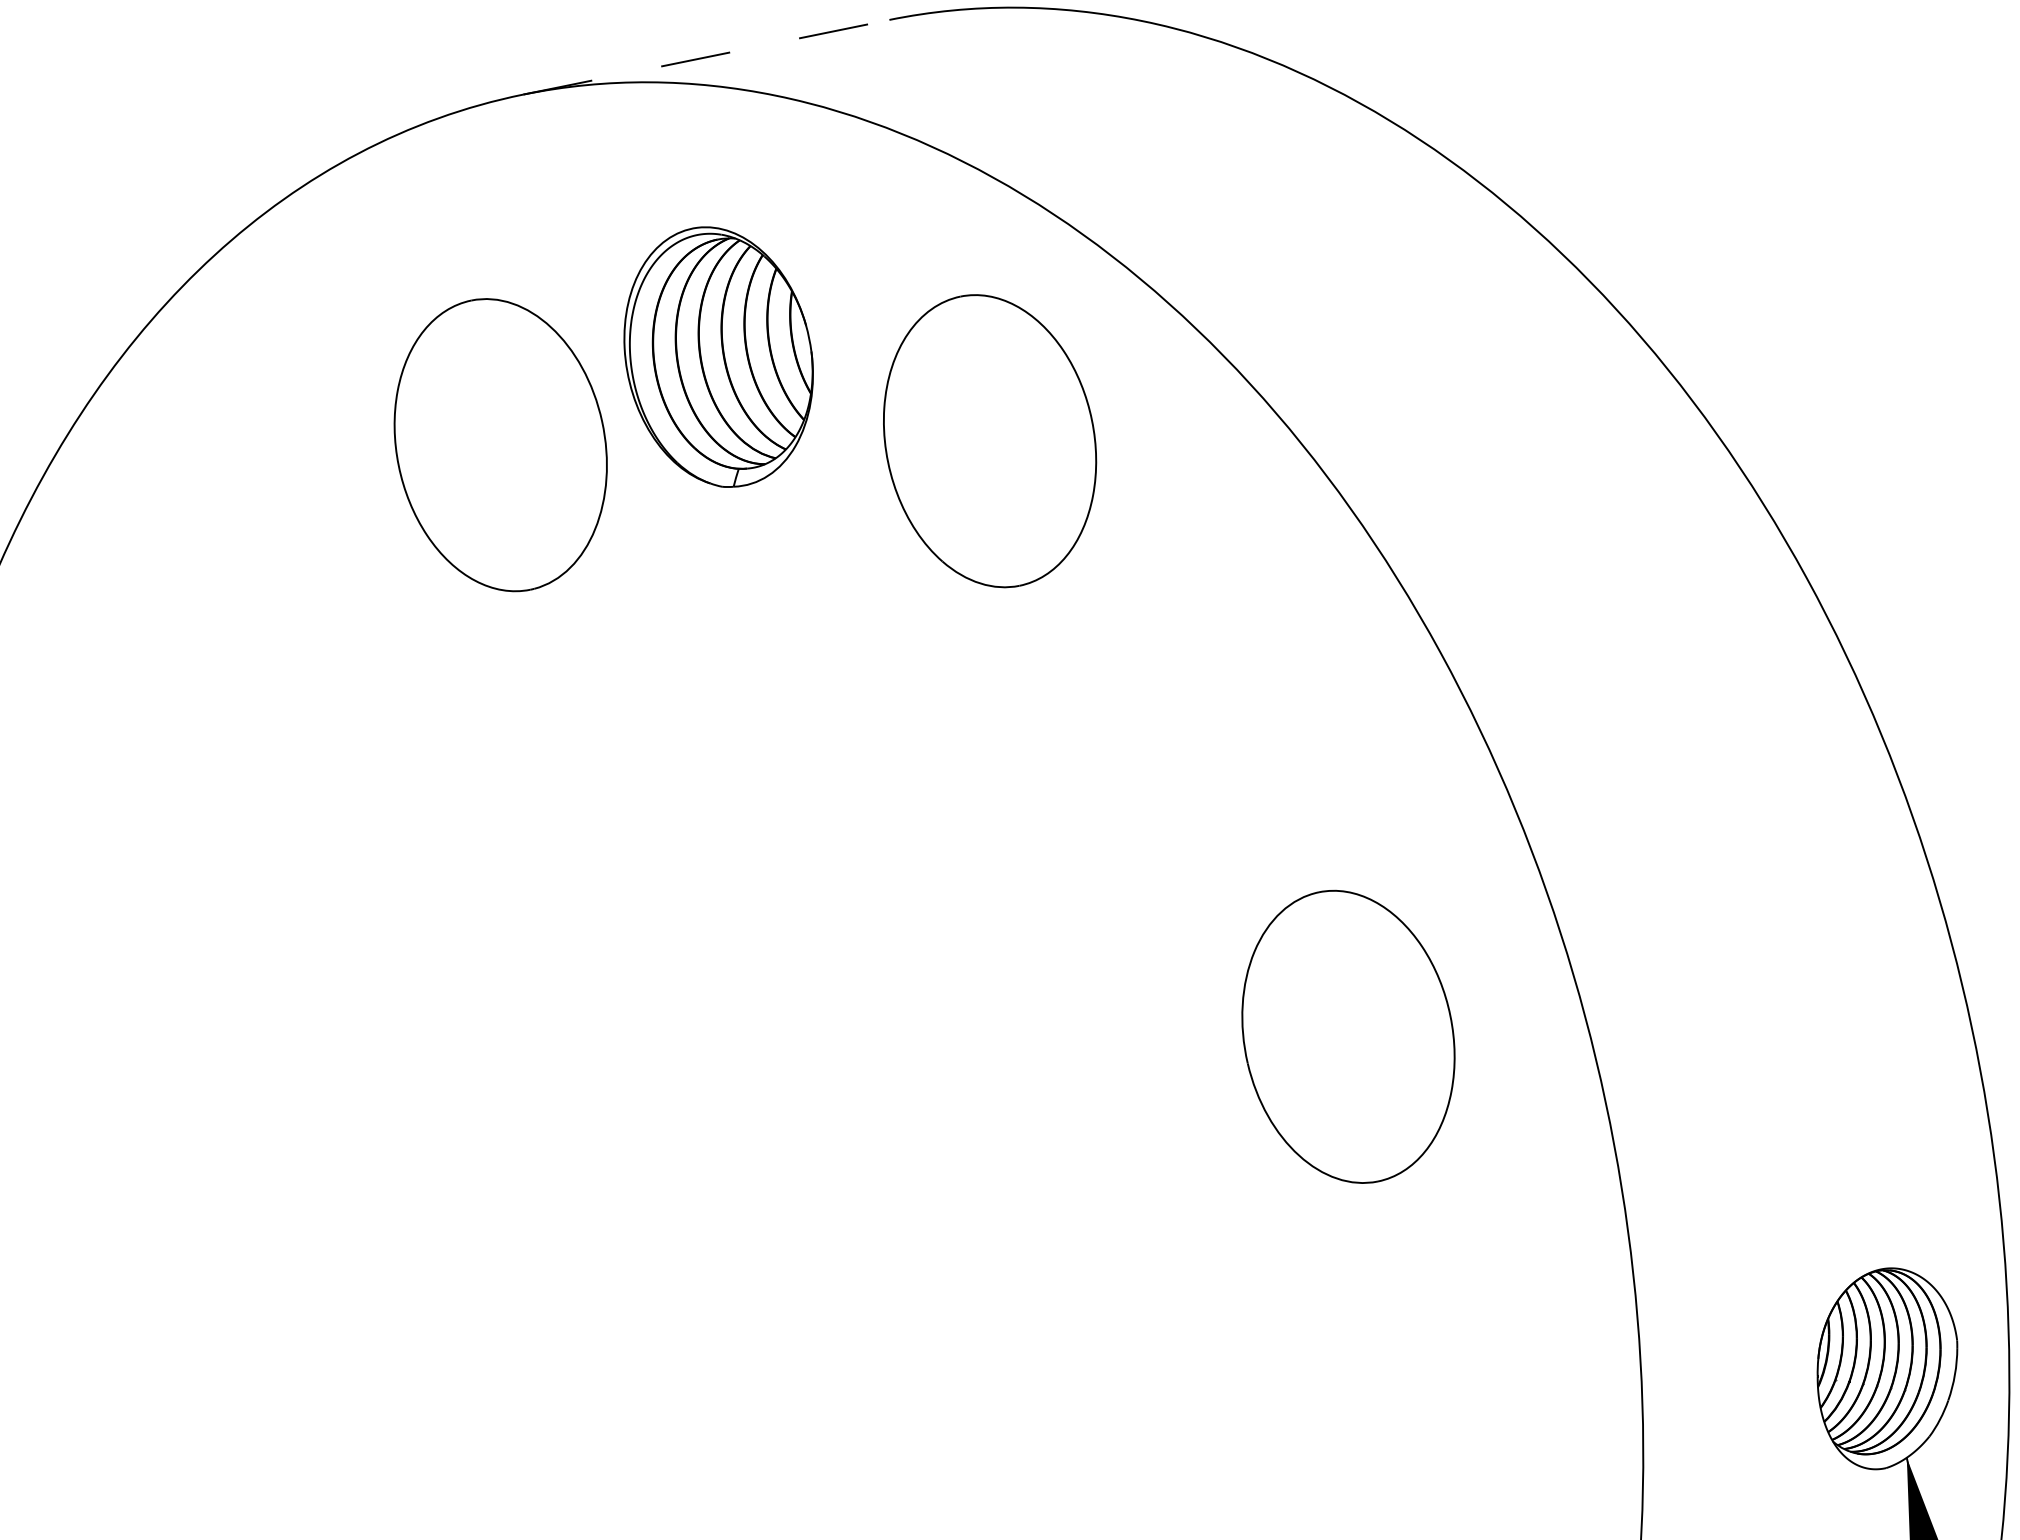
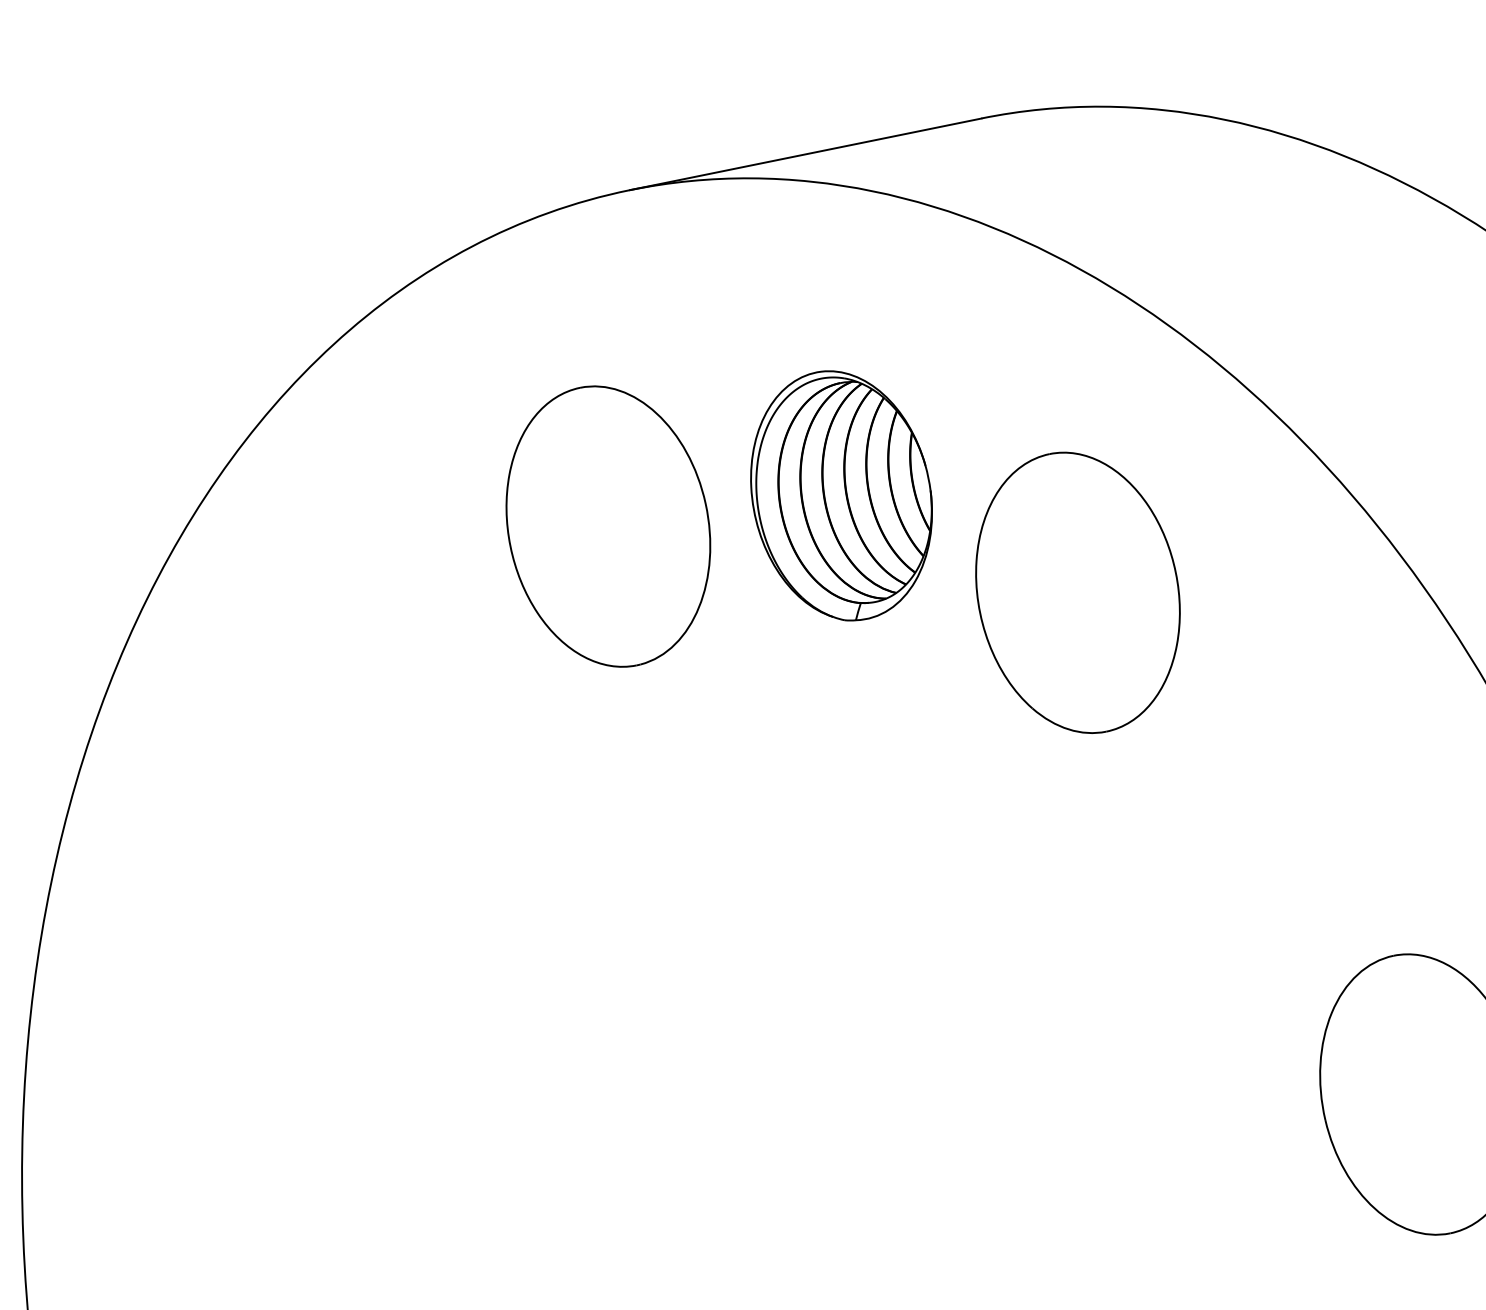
line: (706, 57) -> (805, 154), dashed -> solid
part: (718, 356) -> (841, 495), moved
part: (990, 441) -> (1078, 593), moved

